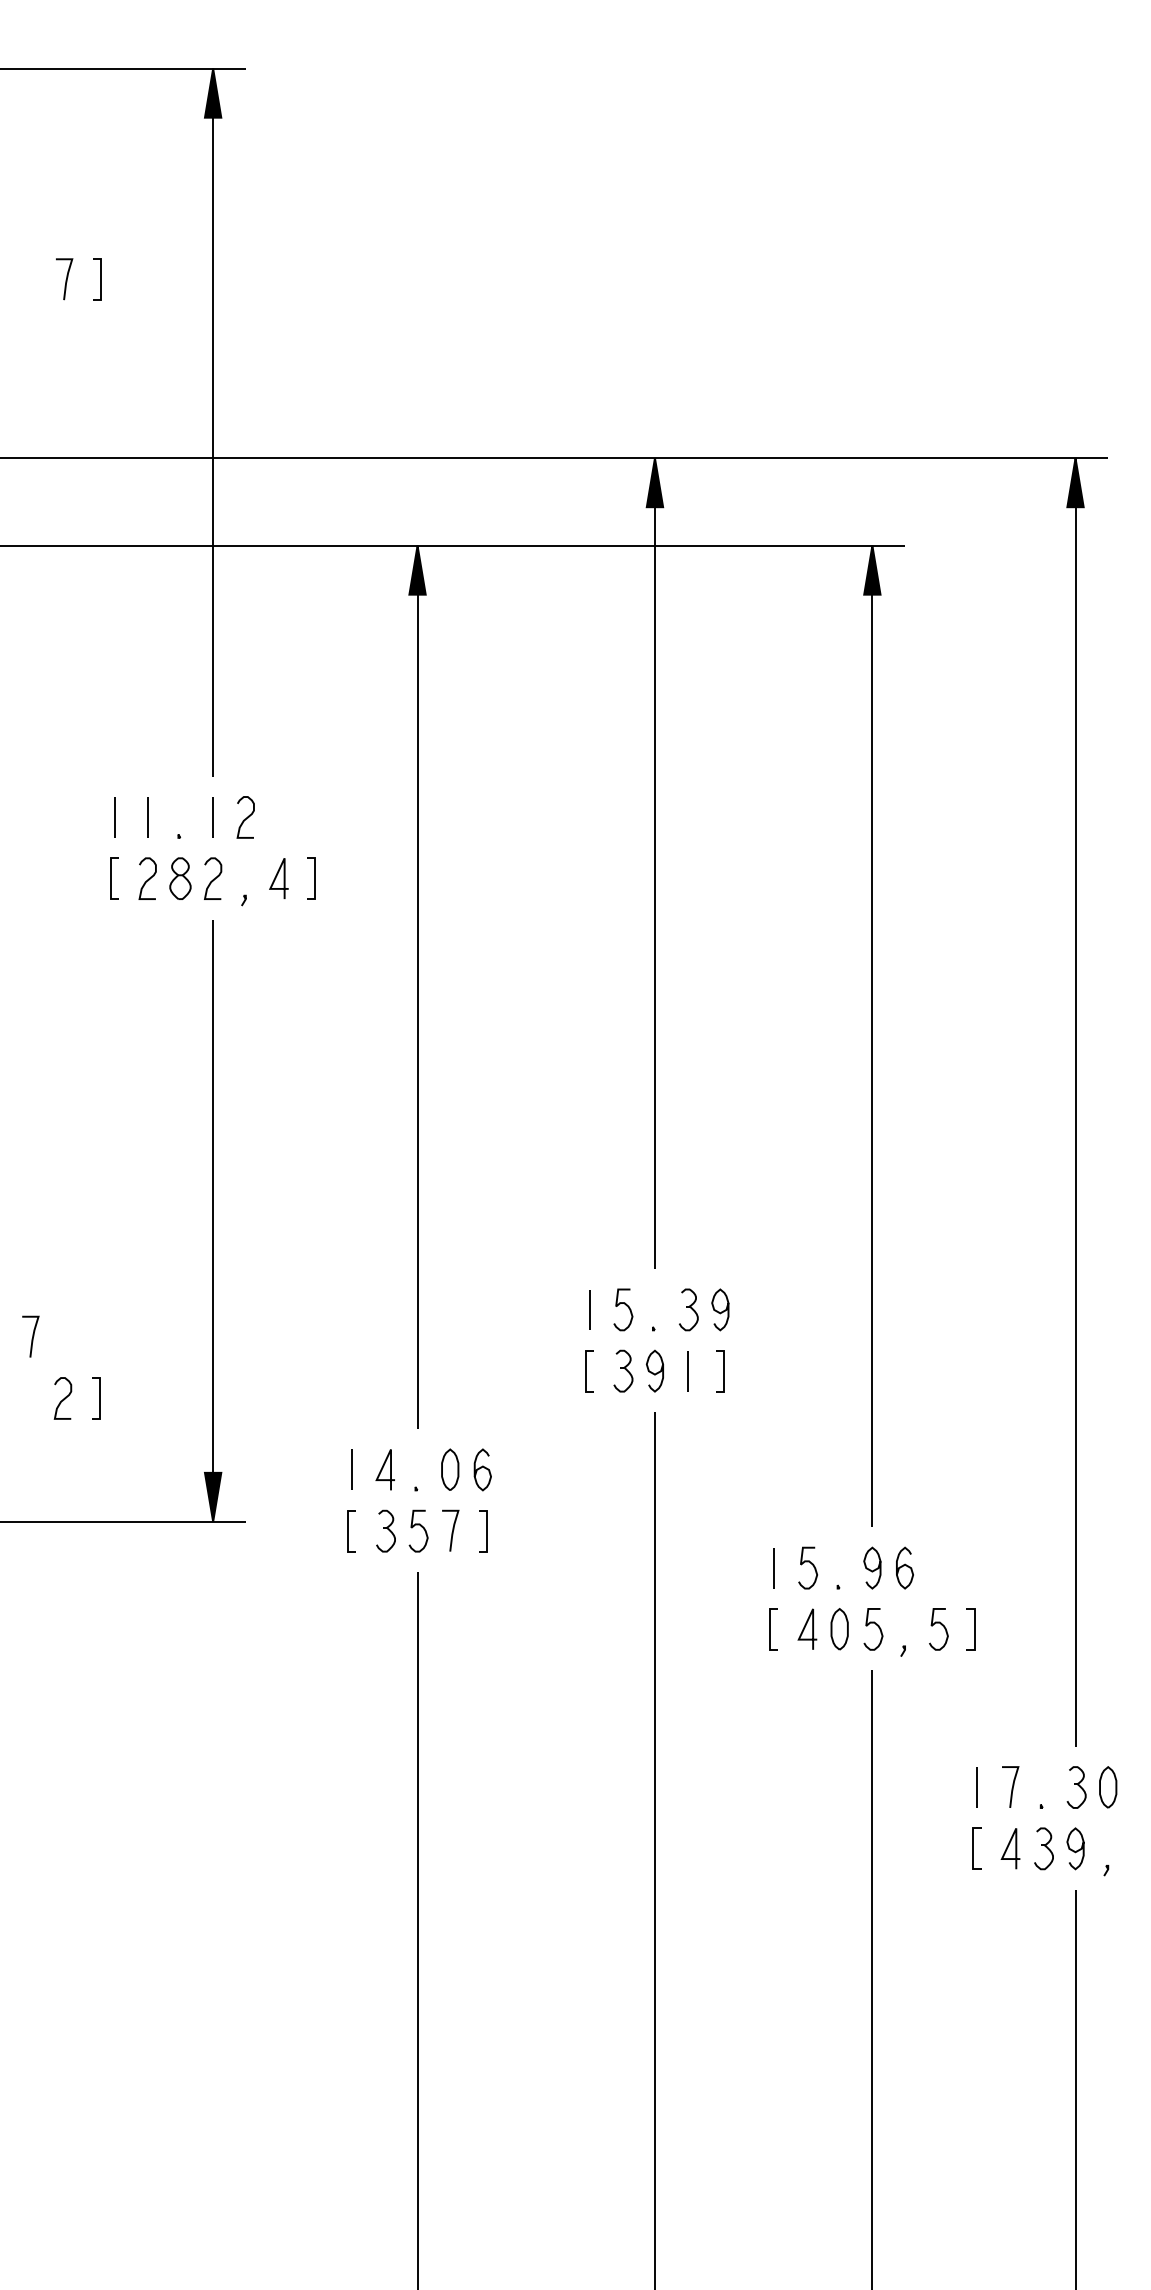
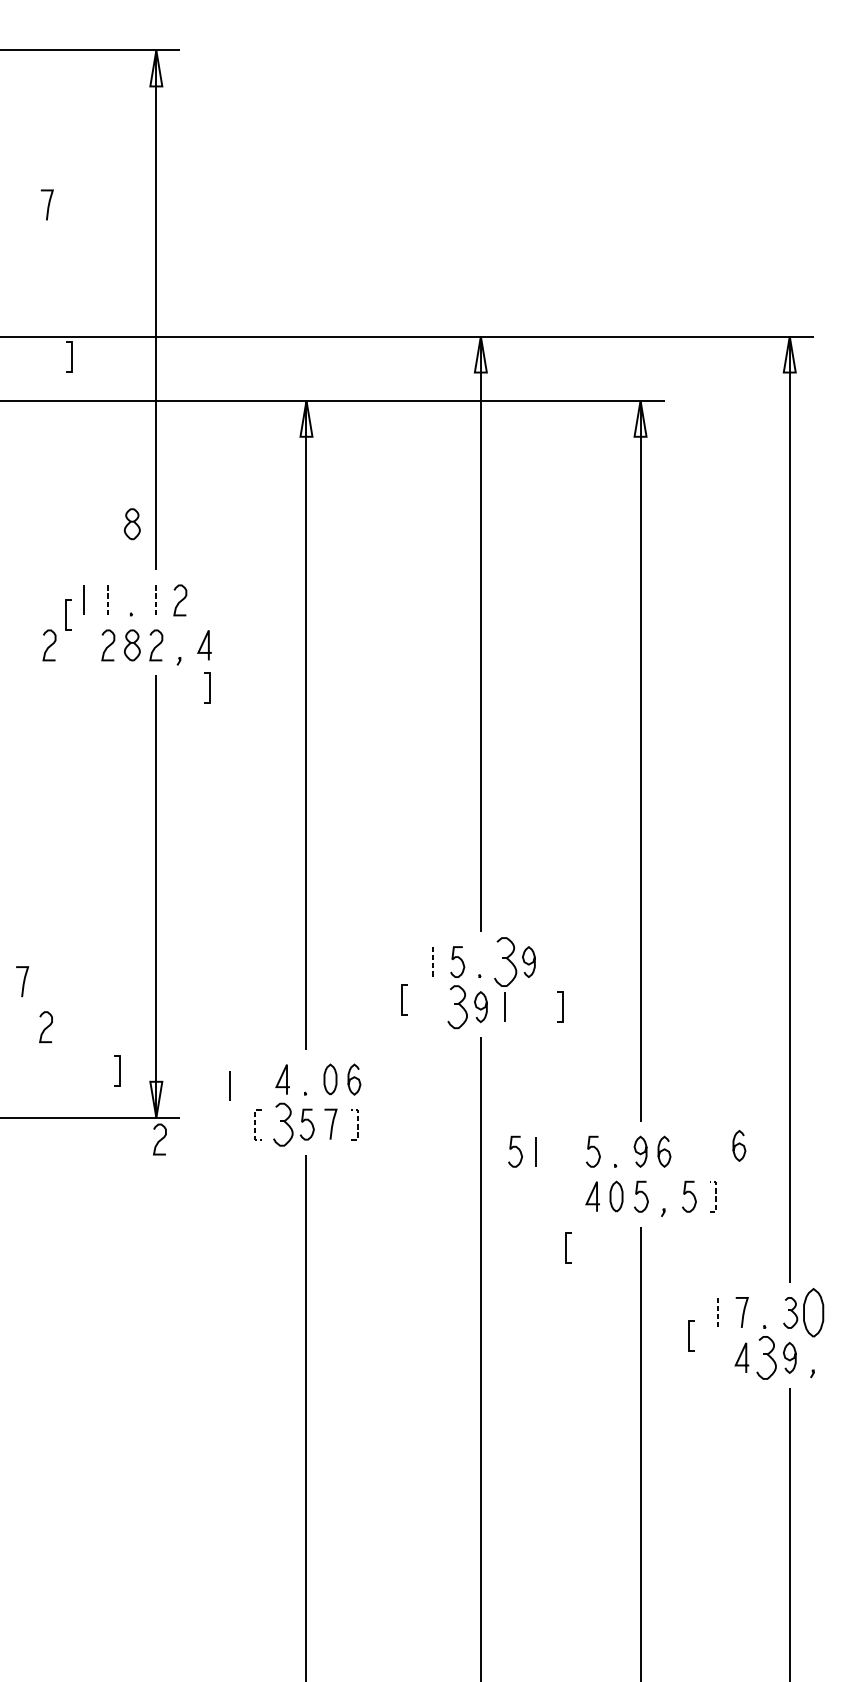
fill: (212, 92) -> (155, 67), removed
line: (100, 279) -> (71, 356), moved
fill: (654, 482) -> (480, 354), removed
fill: (1075, 482) -> (789, 354), removed
fill: (417, 569) -> (306, 418), removed
fill: (872, 569) -> (640, 418), removed
part: (180, 713) -> (132, 524), added
line: (147, 817) -> (108, 600), solid -> dashed
line: (213, 817) -> (156, 600), solid -> dashed
curve: (68, 878) -> (50, 645), added
line: (111, 878) -> (66, 615), moved
line: (314, 878) -> (209, 687), moved
part: (688, 1309) -> (505, 961), size x1.6
line: (589, 1310) -> (432, 962), solid -> dashed
part: (623, 1370) -> (457, 1006), size x1.4
line: (586, 1371) -> (402, 1000), moved
line: (723, 1371) -> (562, 1007), moved
line: (99, 1398) -> (119, 1071), moved
line: (351, 1469) -> (229, 1085), moved
fill: (212, 1496) -> (155, 1099), removed
part: (385, 1530) -> (282, 1124), size x1.4
line: (487, 1530) -> (357, 1124), solid -> dashed
line: (348, 1531) -> (255, 1124), solid -> dashed
curve: (218, 1551) -> (160, 1139), added
curve: (1006, 1558) -> (739, 1144), added
curve: (701, 1562) -> (515, 1147), added
line: (773, 1568) -> (535, 1152), moved
line: (974, 1628) -> (715, 1196), solid -> dashed
line: (770, 1629) -> (565, 1248), moved
part: (1108, 1787) -> (813, 1312), size x1.6
line: (977, 1788) -> (717, 1313), solid -> dashed
line: (973, 1848) -> (689, 1335), moved
part: (1043, 1848) -> (766, 1357), size x1.4

